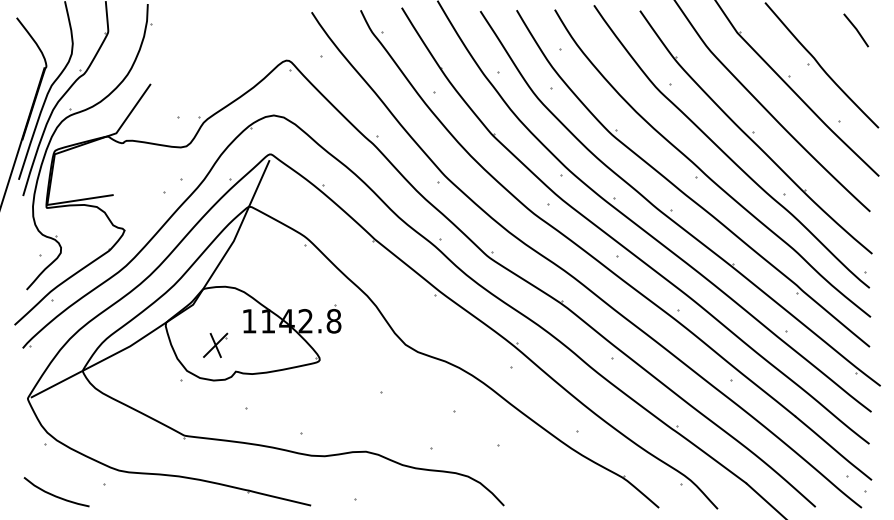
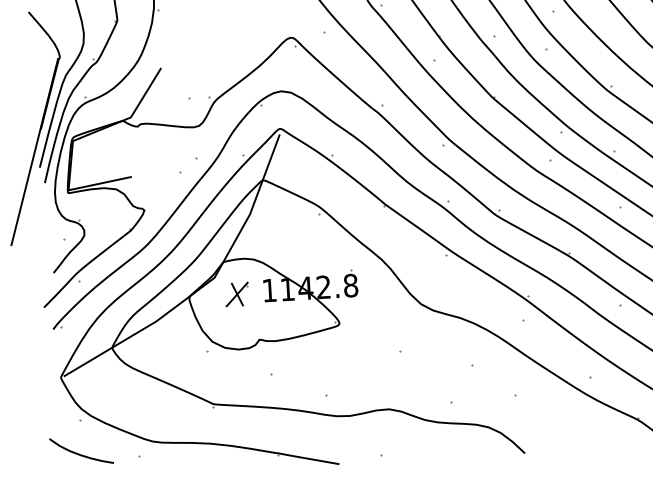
part: (215, 344) -> (237, 293), moved
curve: (54, 494) -> (79, 453), moved

